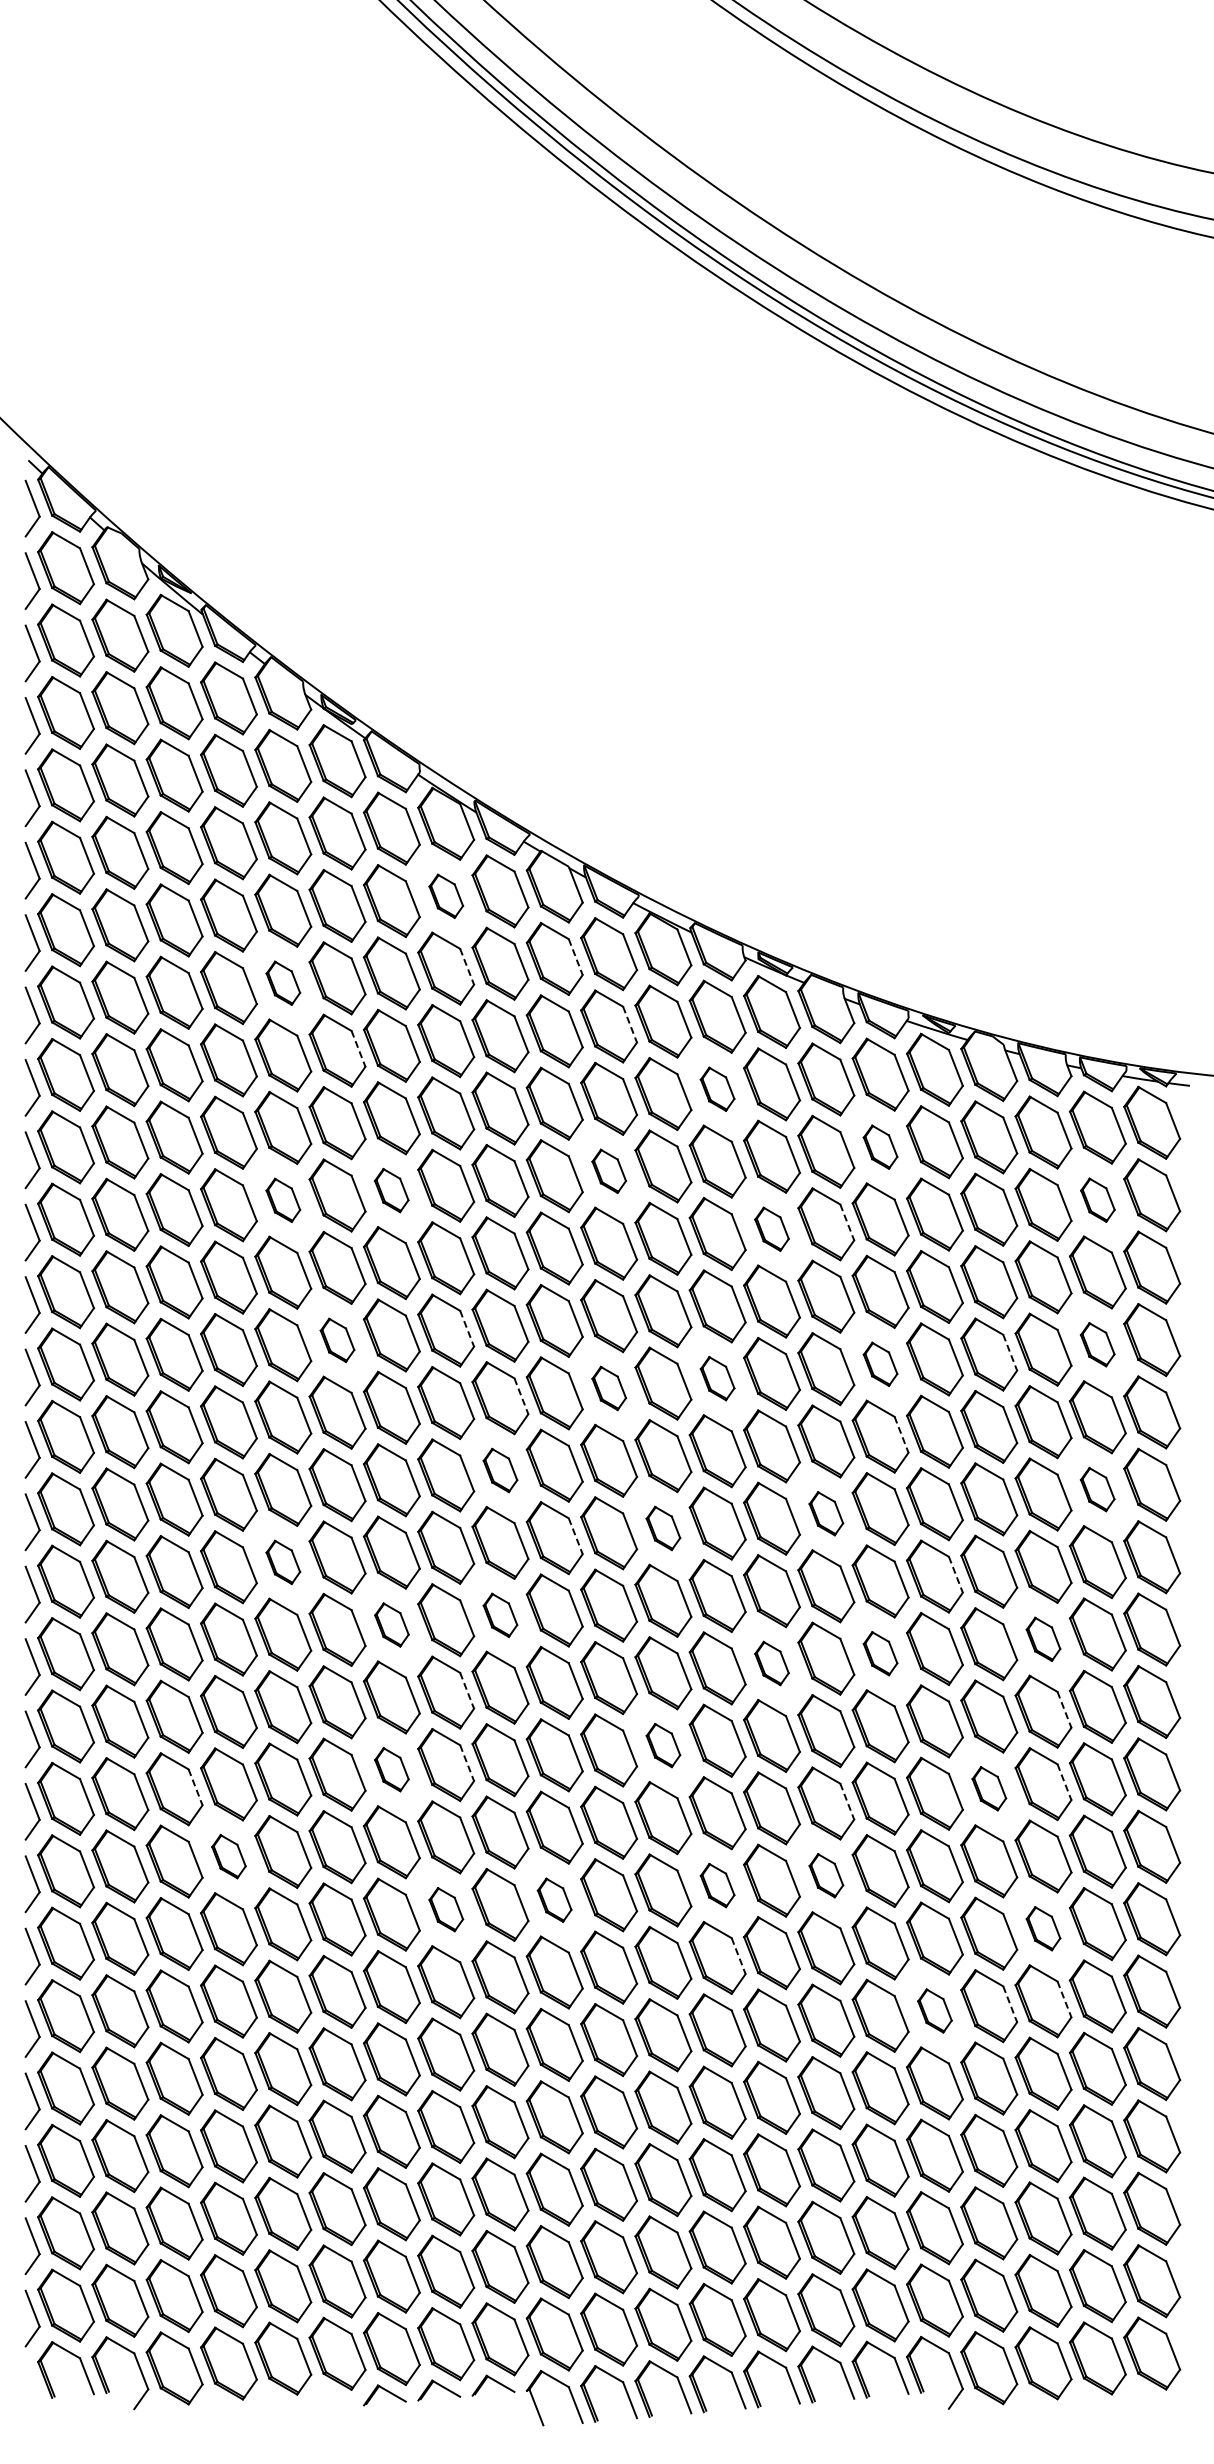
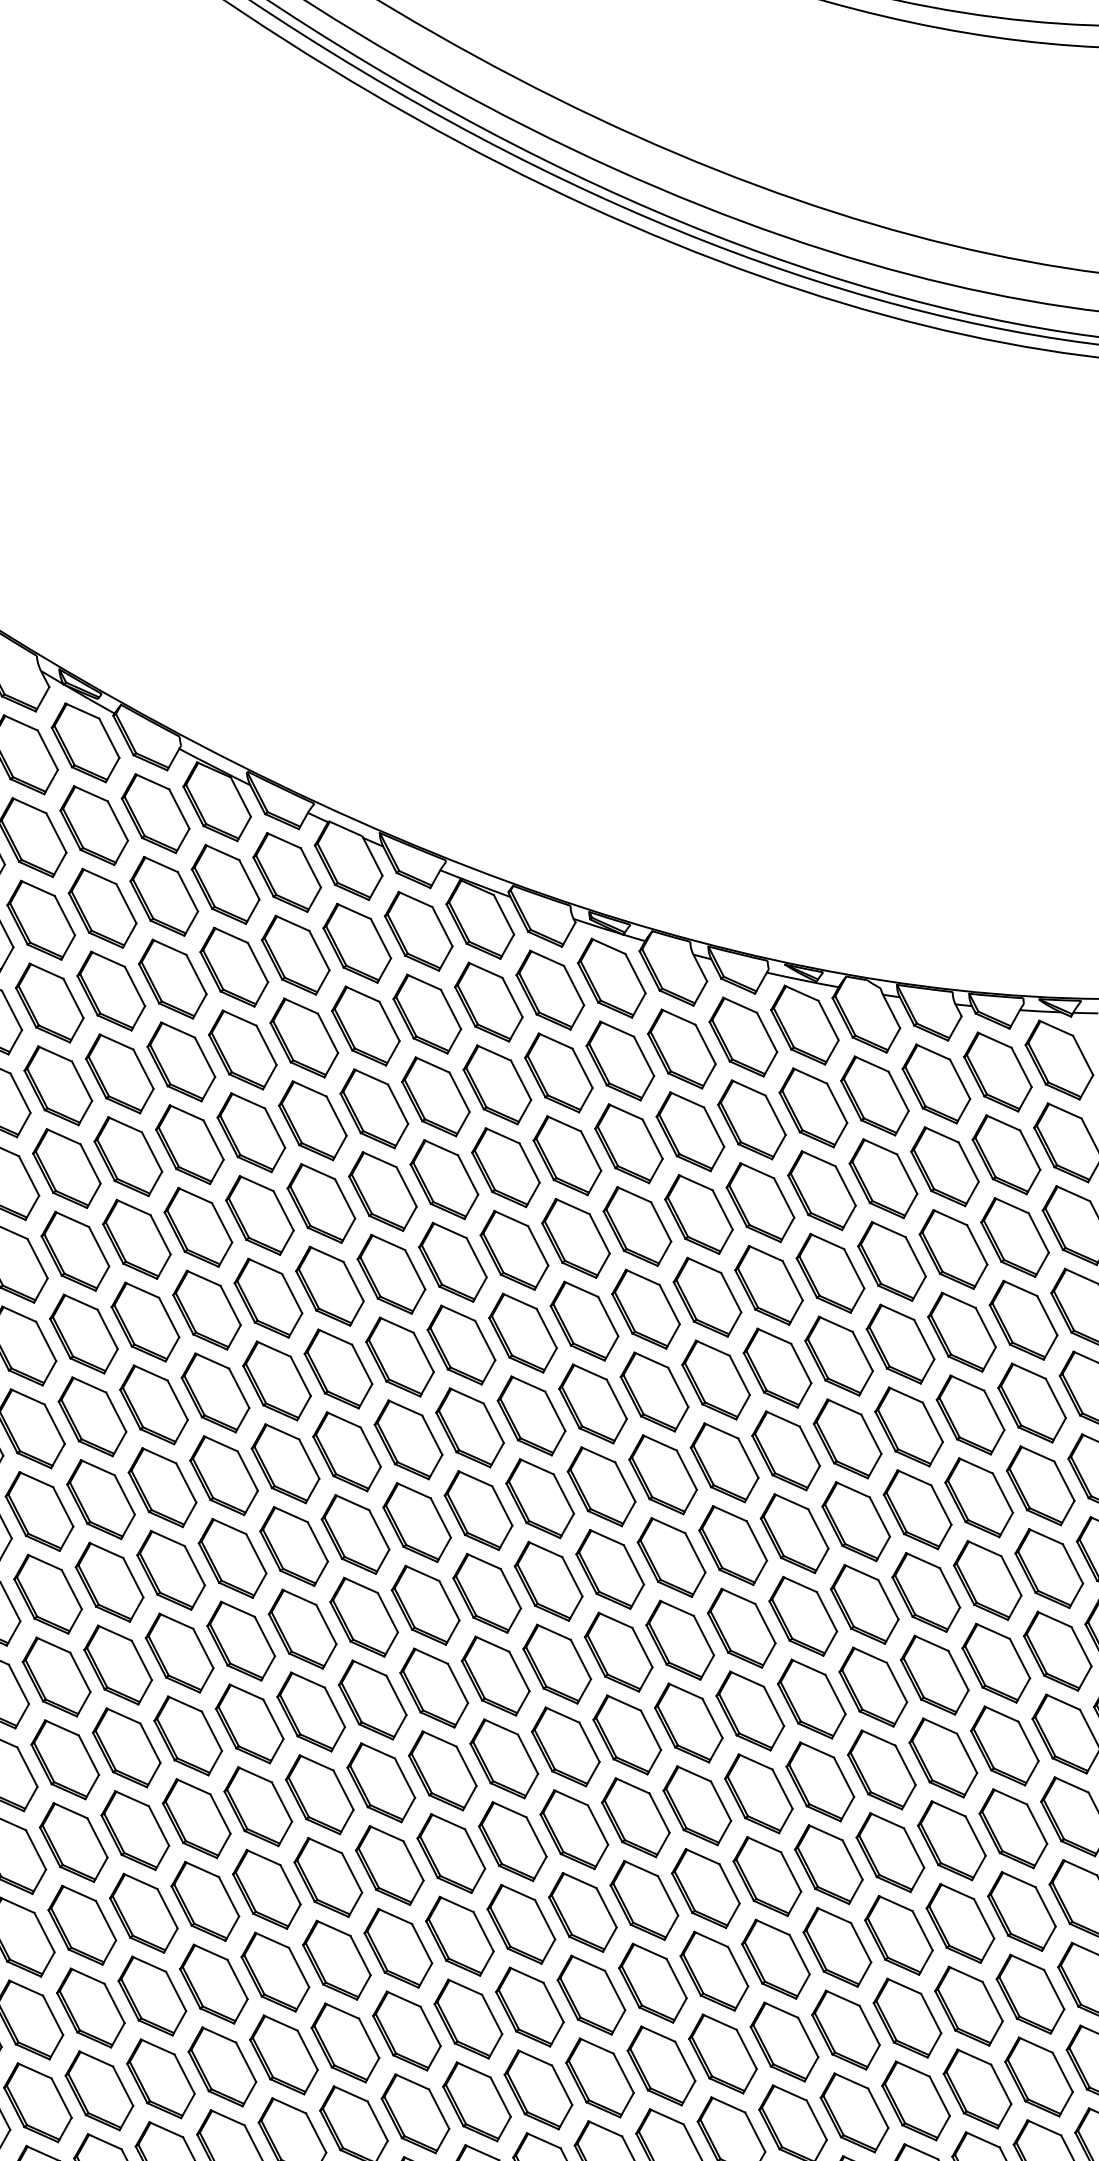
part: (446, 896) -> (226, 884), size x1.67
line: (575, 957) -> (380, 939), dashed -> solid
line: (467, 967) -> (258, 963), dashed -> solid
part: (283, 983) -> (50, 1003), size x1.67
line: (630, 1025) -> (451, 1010), dashed -> solid
line: (358, 1049) -> (143, 1070), dashed -> solid
part: (717, 1089) -> (558, 1073), size x1.67
part: (880, 1147) -> (751, 1120), size x1.67
part: (609, 1171) -> (444, 1179), size x1.67
part: (391, 1190) -> (197, 1227), size x1.67
part: (283, 1200) -> (75, 1251), size x1.67
part: (1097, 1200) -> (1006, 1155), size x1.67
line: (847, 1222) -> (722, 1209), dashed -> solid
part: (771, 1229) -> (636, 1226), size x1.67
line: (467, 1329) -> (301, 1377), dashed -> solid
part: (337, 1340) -> (153, 1405), size x1.67
part: (1097, 1344) -> (1023, 1319), size x1.67
line: (1010, 1353) -> (924, 1340), dashed -> solid
part: (880, 1364) -> (777, 1368), size x1.67
part: (717, 1378) -> (592, 1403), size x1.67
part: (609, 1388) -> (470, 1427), size x1.67
line: (521, 1396) -> (370, 1447), dashed -> solid
line: (901, 1435) -> (809, 1447), dashed -> solid
part: (500, 1470) -> (355, 1534), size x1.67
part: (1097, 1489) -> (1040, 1485), size x1.67
part: (826, 1513) -> (733, 1545), size x1.67
part: (663, 1528) -> (548, 1581), size x1.67
line: (575, 1536) -> (449, 1601), dashed -> solid
part: (283, 1562) -> (118, 1665), size x1.67
line: (956, 1575) -> (889, 1600), dashed -> solid
part: (500, 1615) -> (372, 1700), size x1.67
part: (391, 1624) -> (249, 1723), size x1.67
part: (1043, 1639) -> (996, 1663), size x1.67
part: (880, 1653) -> (811, 1698), size x1.67
part: (771, 1663) -> (688, 1723), size x1.67
line: (467, 1691) -> (344, 1790), dashed -> solid
line: (1064, 1710) -> (1028, 1742), dashed -> solid
part: (663, 1745) -> (574, 1829), size x1.67
line: (467, 1763) -> (352, 1873), dashed -> solid
part: (391, 1769) -> (266, 1889), size x1.67
line: (1064, 1782) -> (1037, 1824), dashed -> solid
line: (195, 1787) -> (44, 1932), dashed -> solid
part: (989, 1788) -> (952, 1840), size x1.67
line: (847, 1802) -> (791, 1872), dashed -> solid
part: (228, 1856) -> (90, 2007), size x1.67
part: (826, 1875) -> (776, 1958), size x1.67
part: (717, 1885) -> (652, 1983), size x1.67
part: (554, 1900) -> (468, 2019), size x1.67
part: (446, 1909) -> (345, 2042), size x1.67
part: (1043, 1928) -> (1030, 1993), size x1.67
line: (738, 1956) -> (685, 2061), dashed -> solid
line: (1064, 1999) -> (1062, 2072), dashed -> solid
line: (1010, 2004) -> (1001, 2084), dashed -> solid
part: (934, 2010) -> (915, 2100), size x1.67

